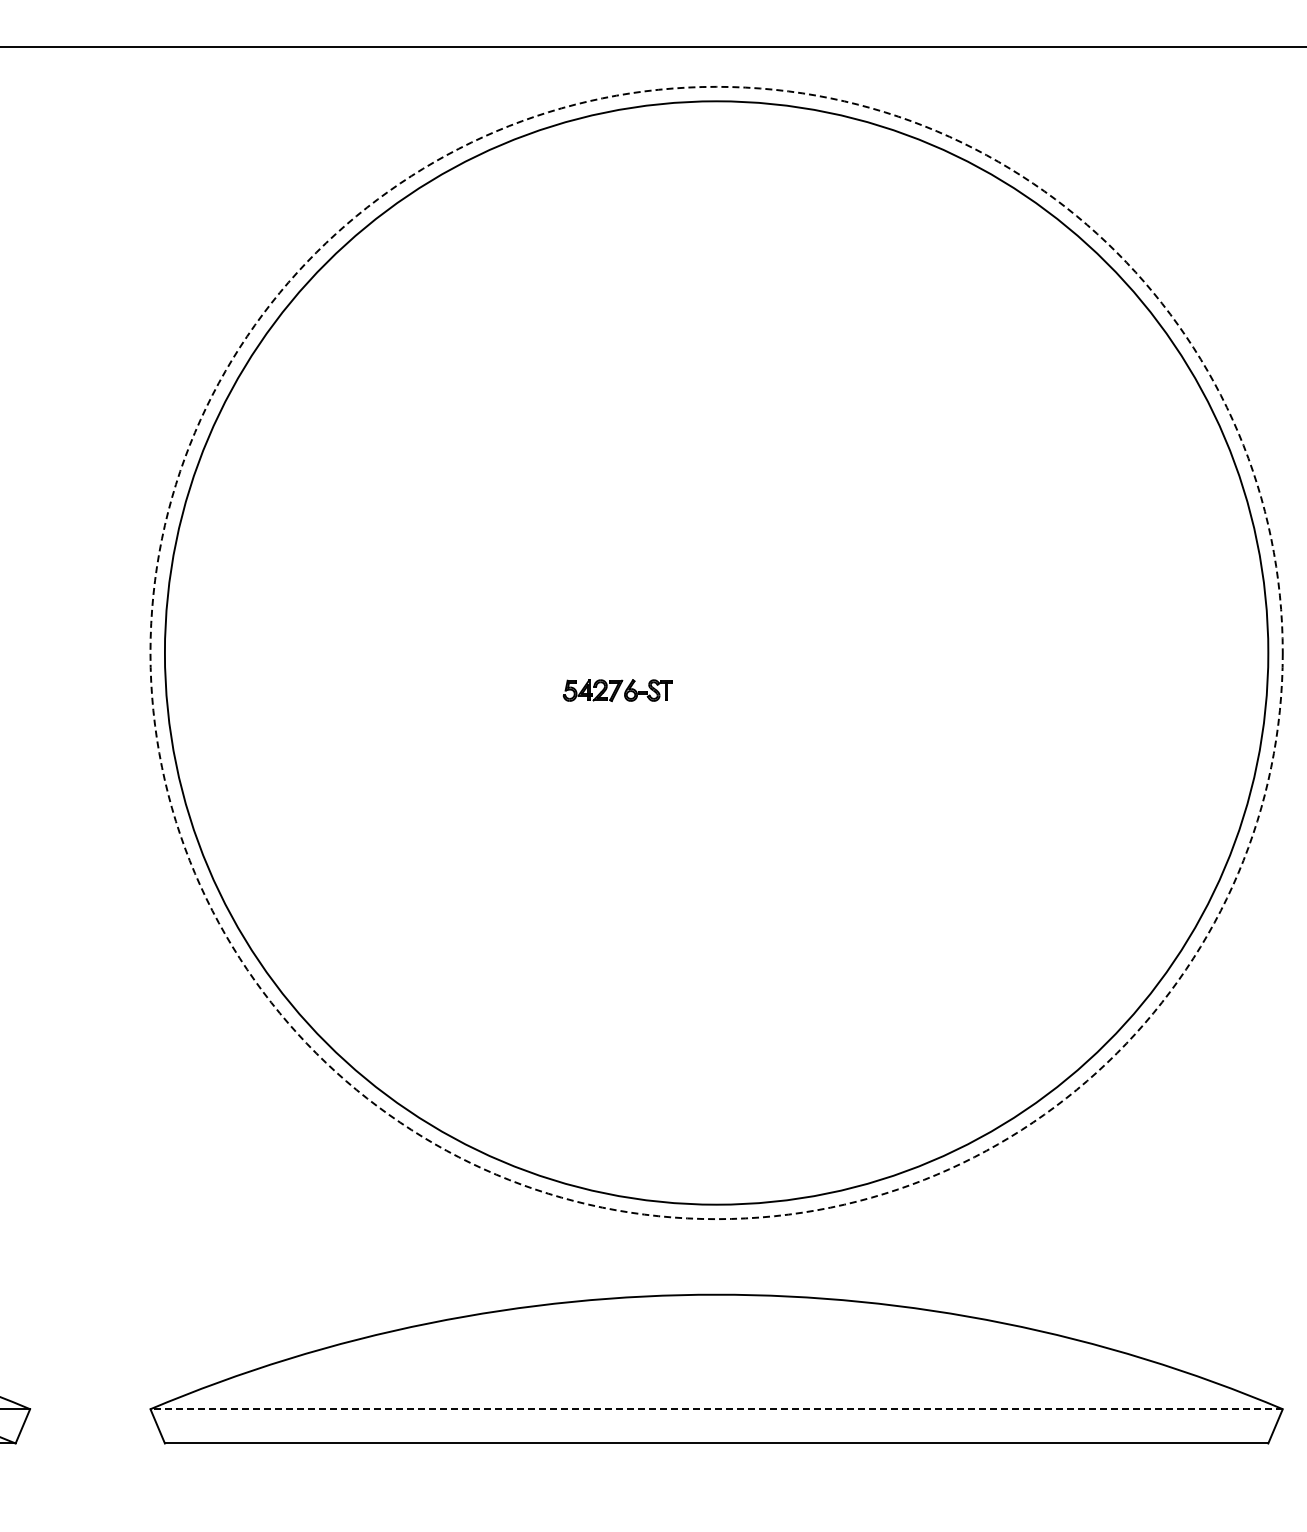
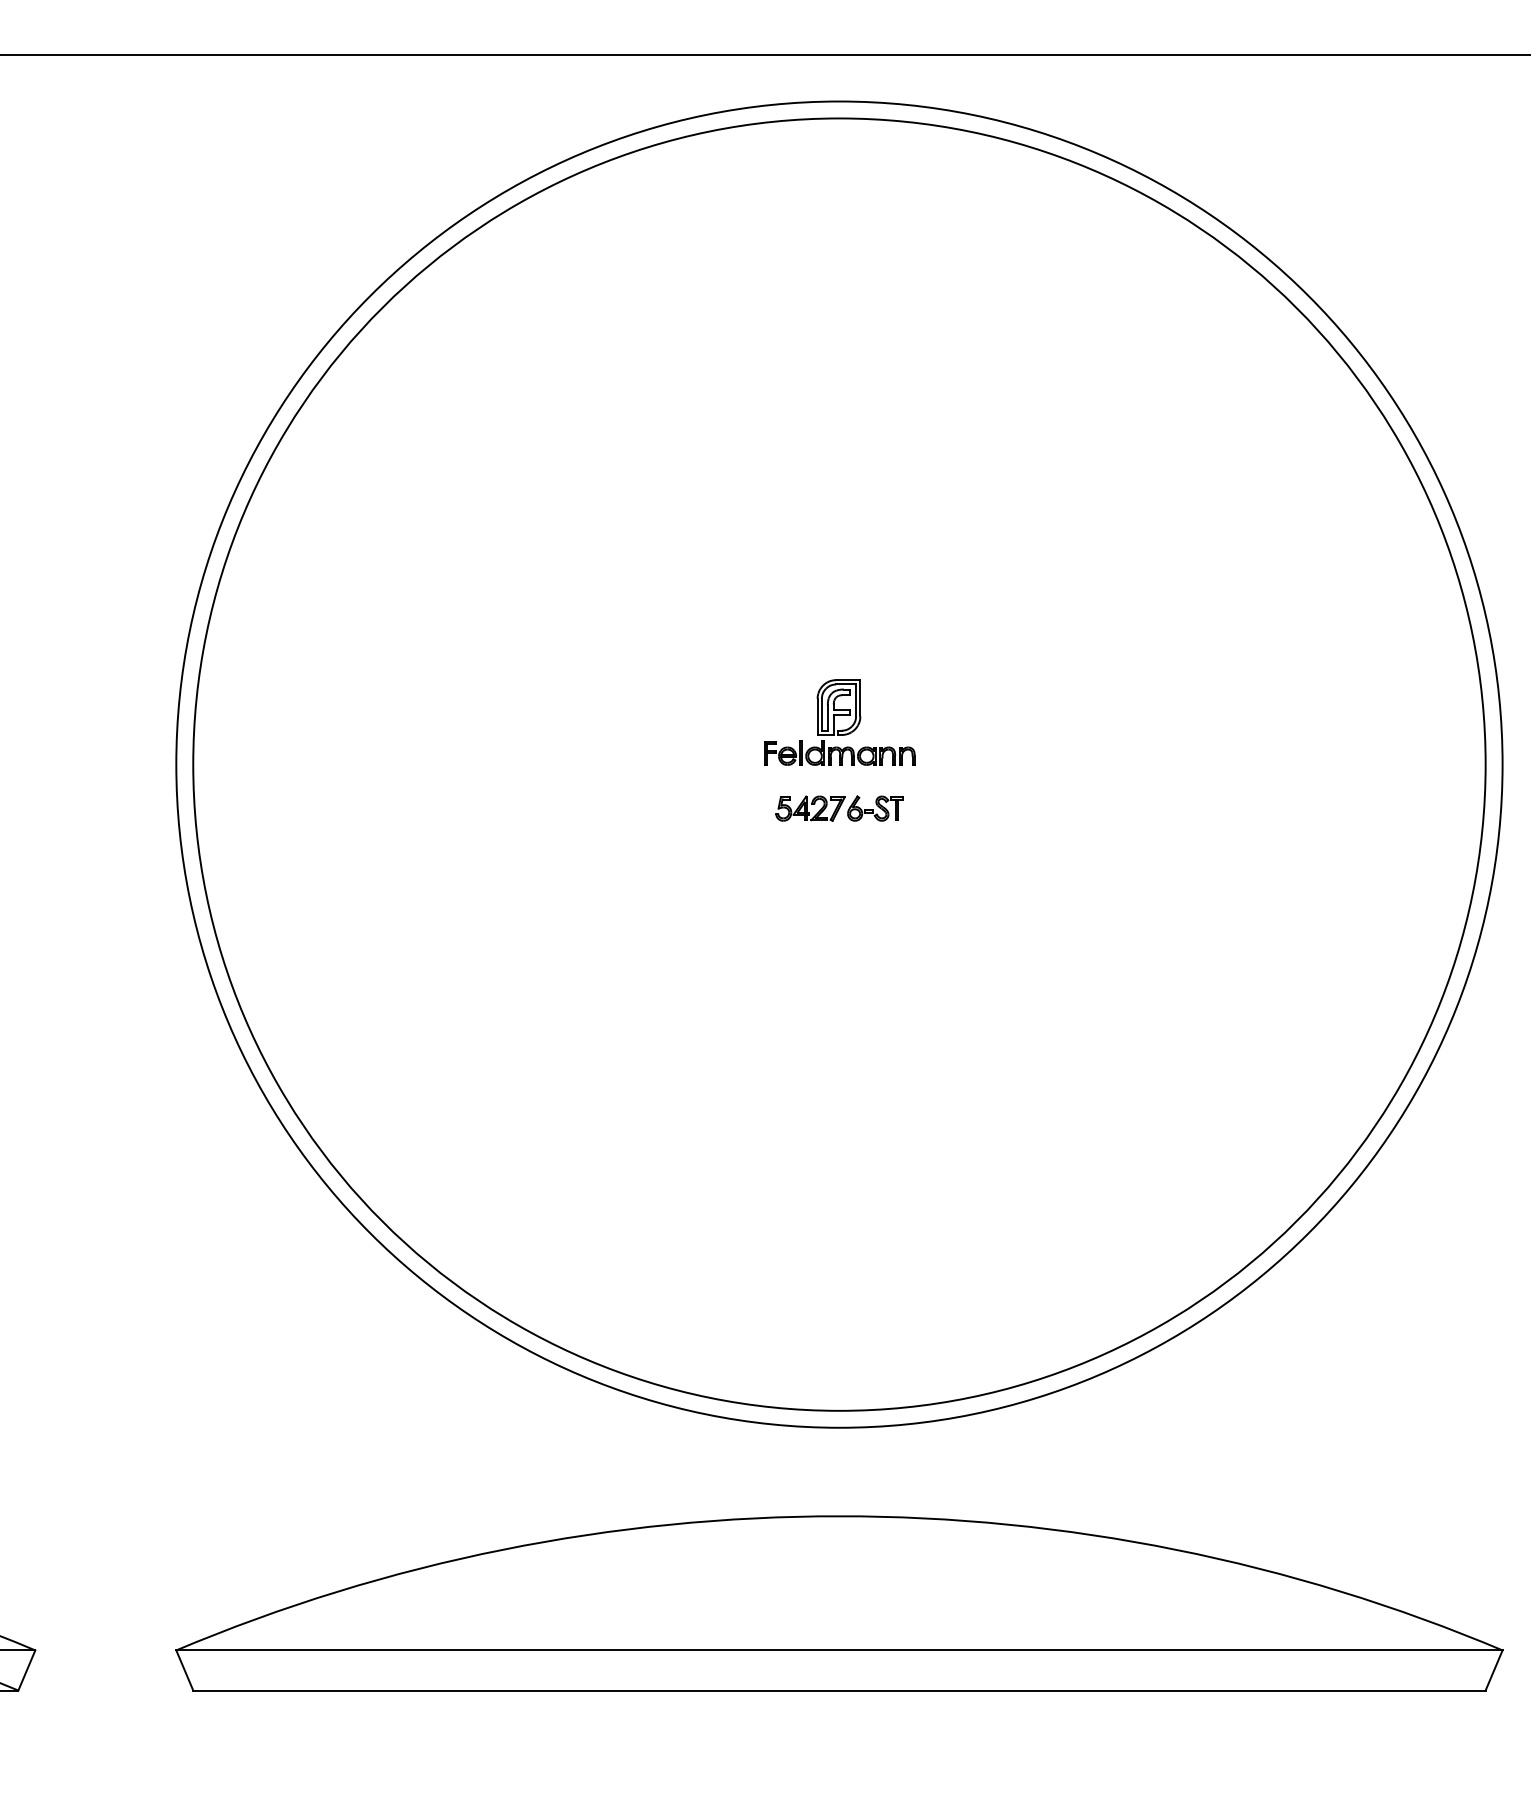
part: (716, 617) -> (839, 723), added
circle: (716, 652) -> (839, 764), dashed -> solid
part: (617, 690) -> (839, 808), moved
line: (716, 1409) -> (839, 1650), dashed -> solid

